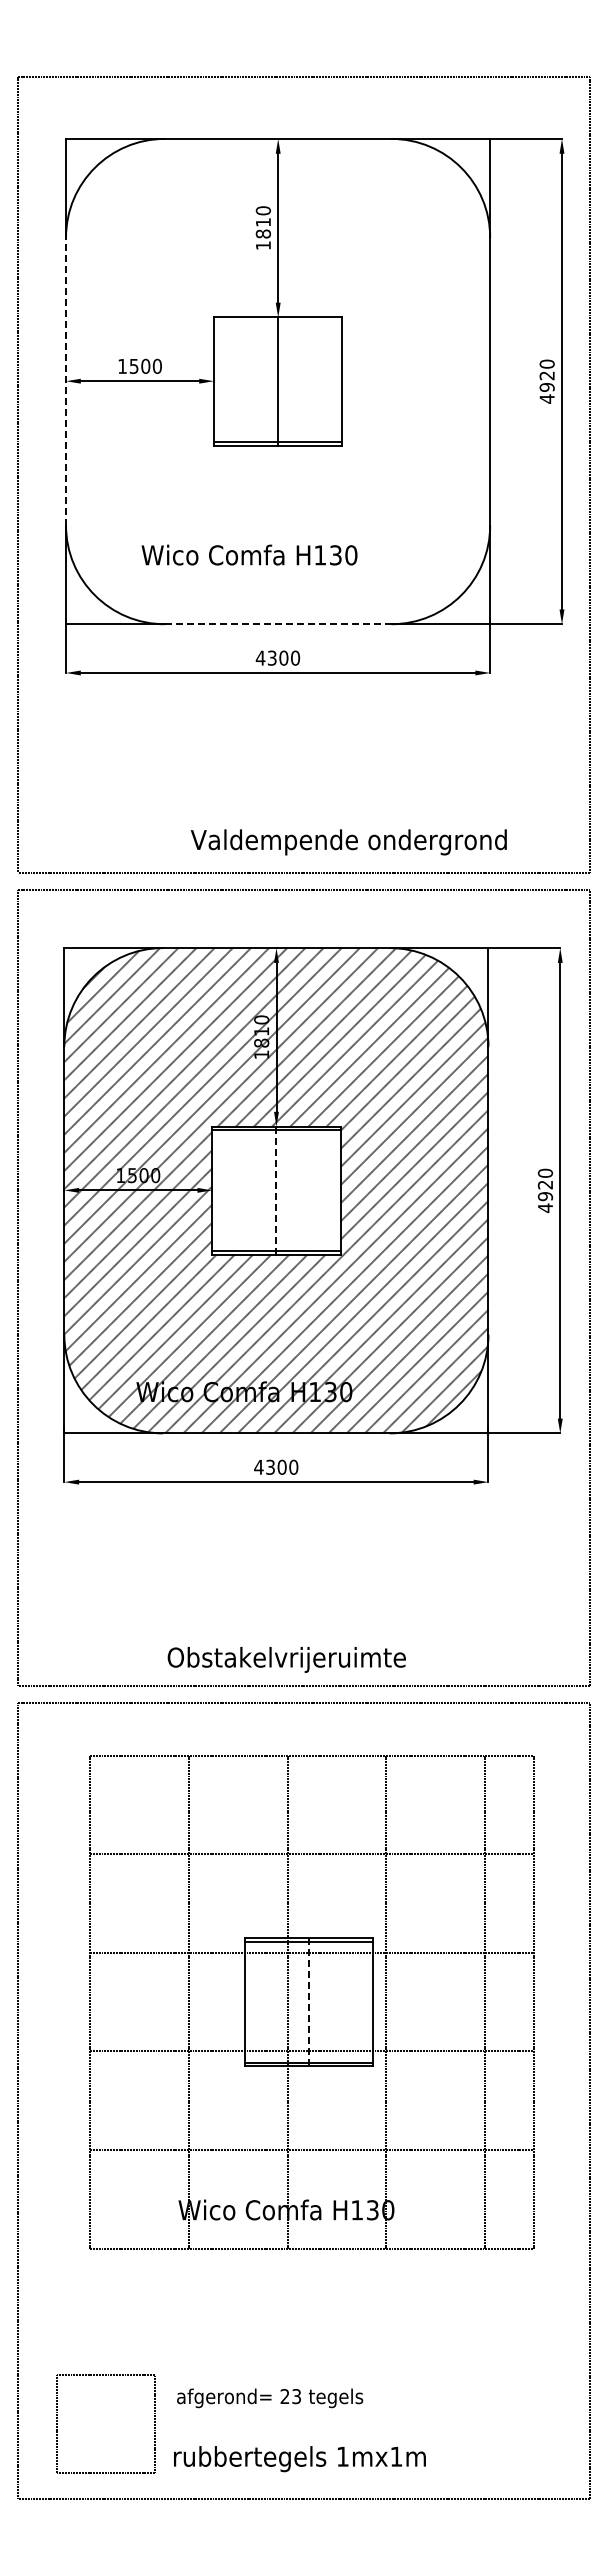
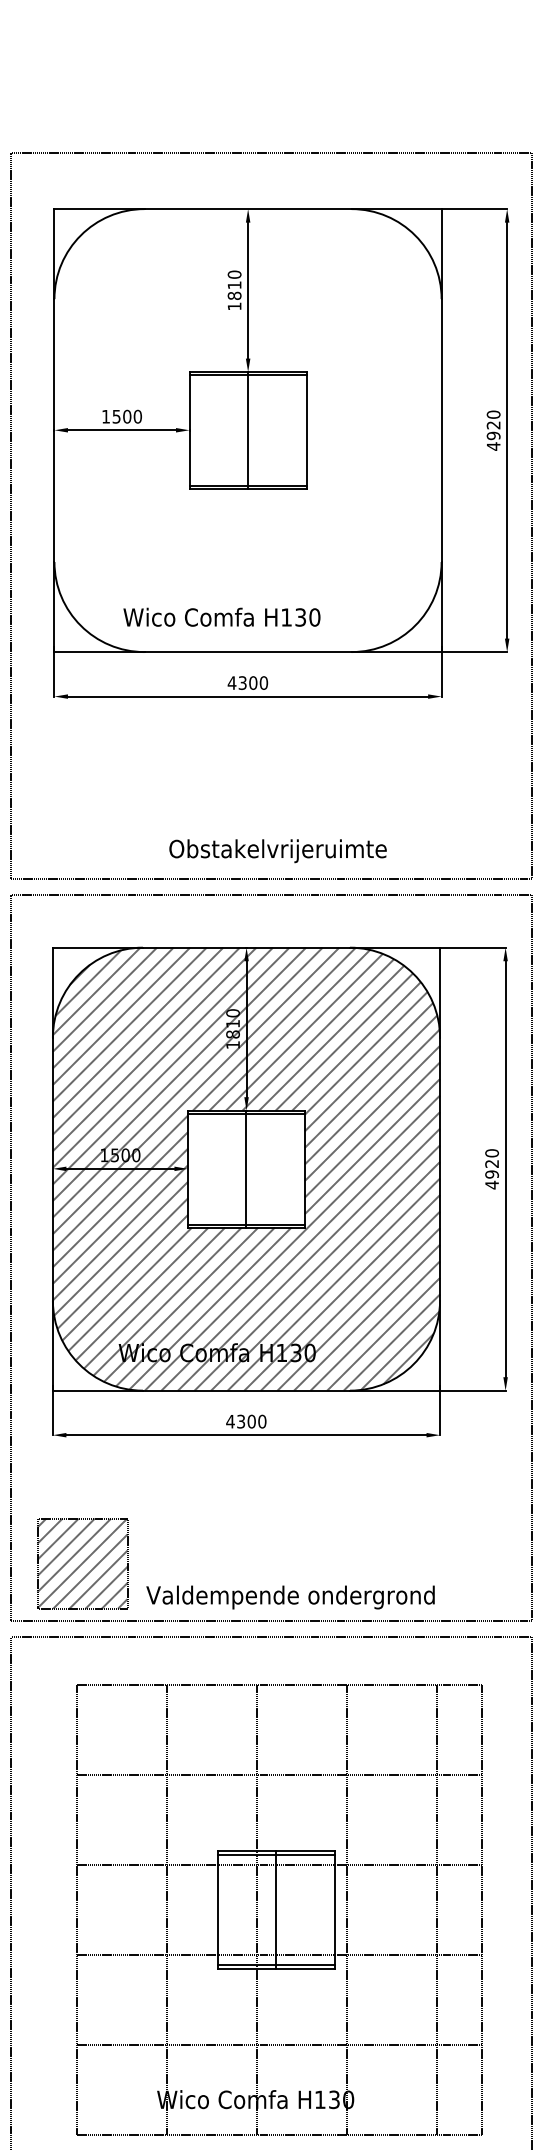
line: (278, 320) -> (248, 374), added
line: (66, 381) -> (54, 430), dashed -> solid
text: (249, 554) -> (221, 616), moved
line: (277, 624) -> (247, 652), dashed -> solid
text: (348, 842) -> (312, 851), Valdempende ondergrond -> Obstakelvrijeruimte
line: (276, 1191) -> (246, 1169), dashed -> solid
part: (96, 1622) -> (82, 1563), added
text: (324, 1660) -> (290, 1597), Obstakelvrijeruimte -> Valdempende ondergrond
line: (308, 2002) -> (275, 1910), dashed -> solid

